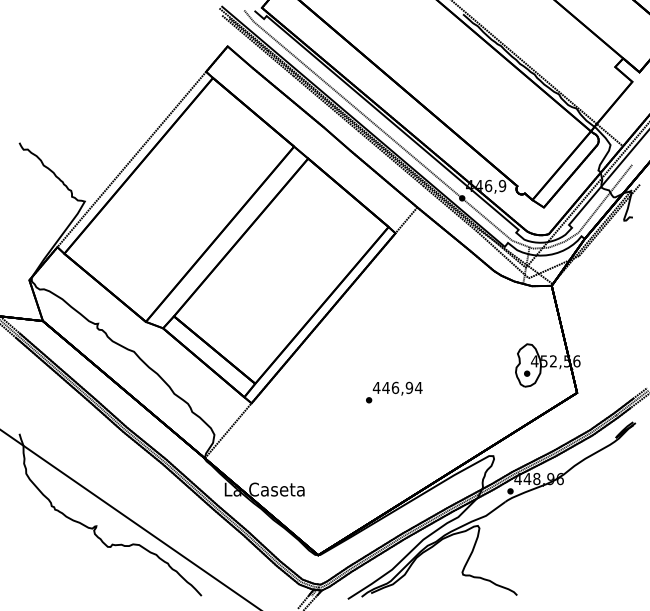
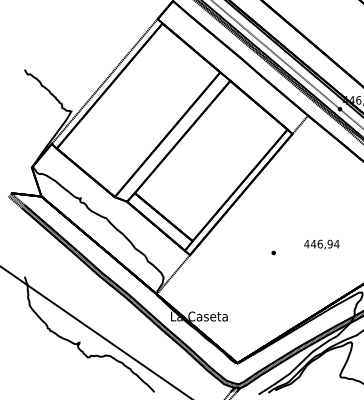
text: (397, 388) -> (321, 244), moved

